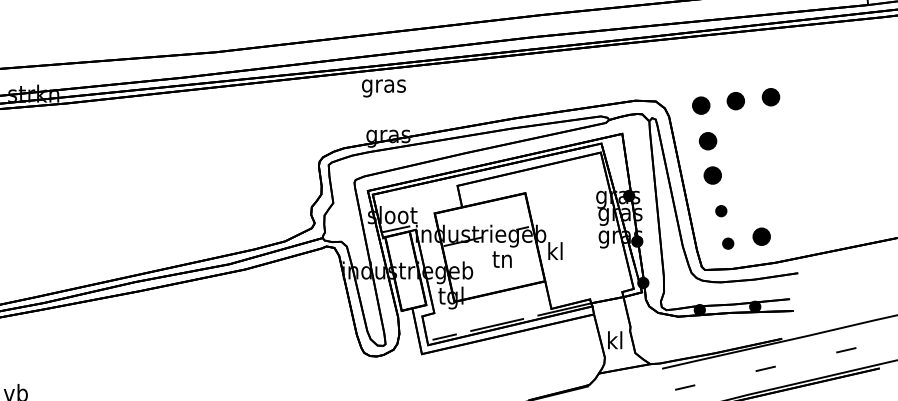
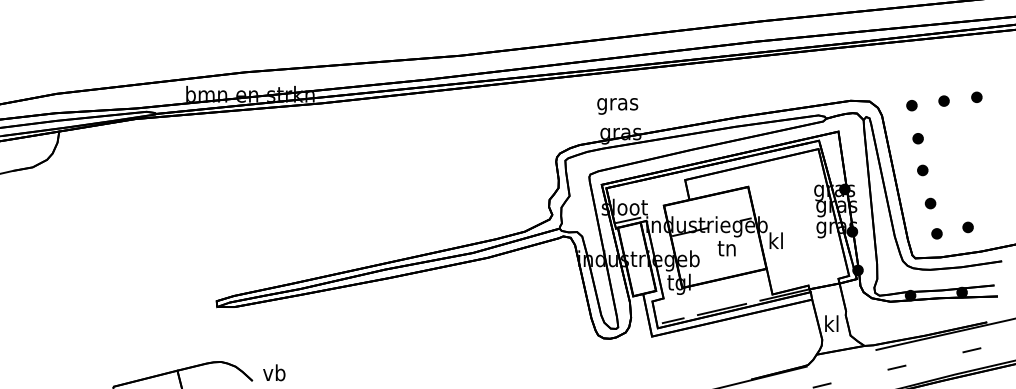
text: (383, 88) -> (617, 106), moved
part: (770, 96) -> (976, 96), size x0.62
part: (735, 100) -> (943, 100), size x0.62
part: (700, 105) -> (911, 105), size x0.62
part: (707, 141) -> (917, 138), size x0.62
part: (712, 175) -> (922, 170), size x0.62
part: (761, 236) -> (967, 227), size x0.62

